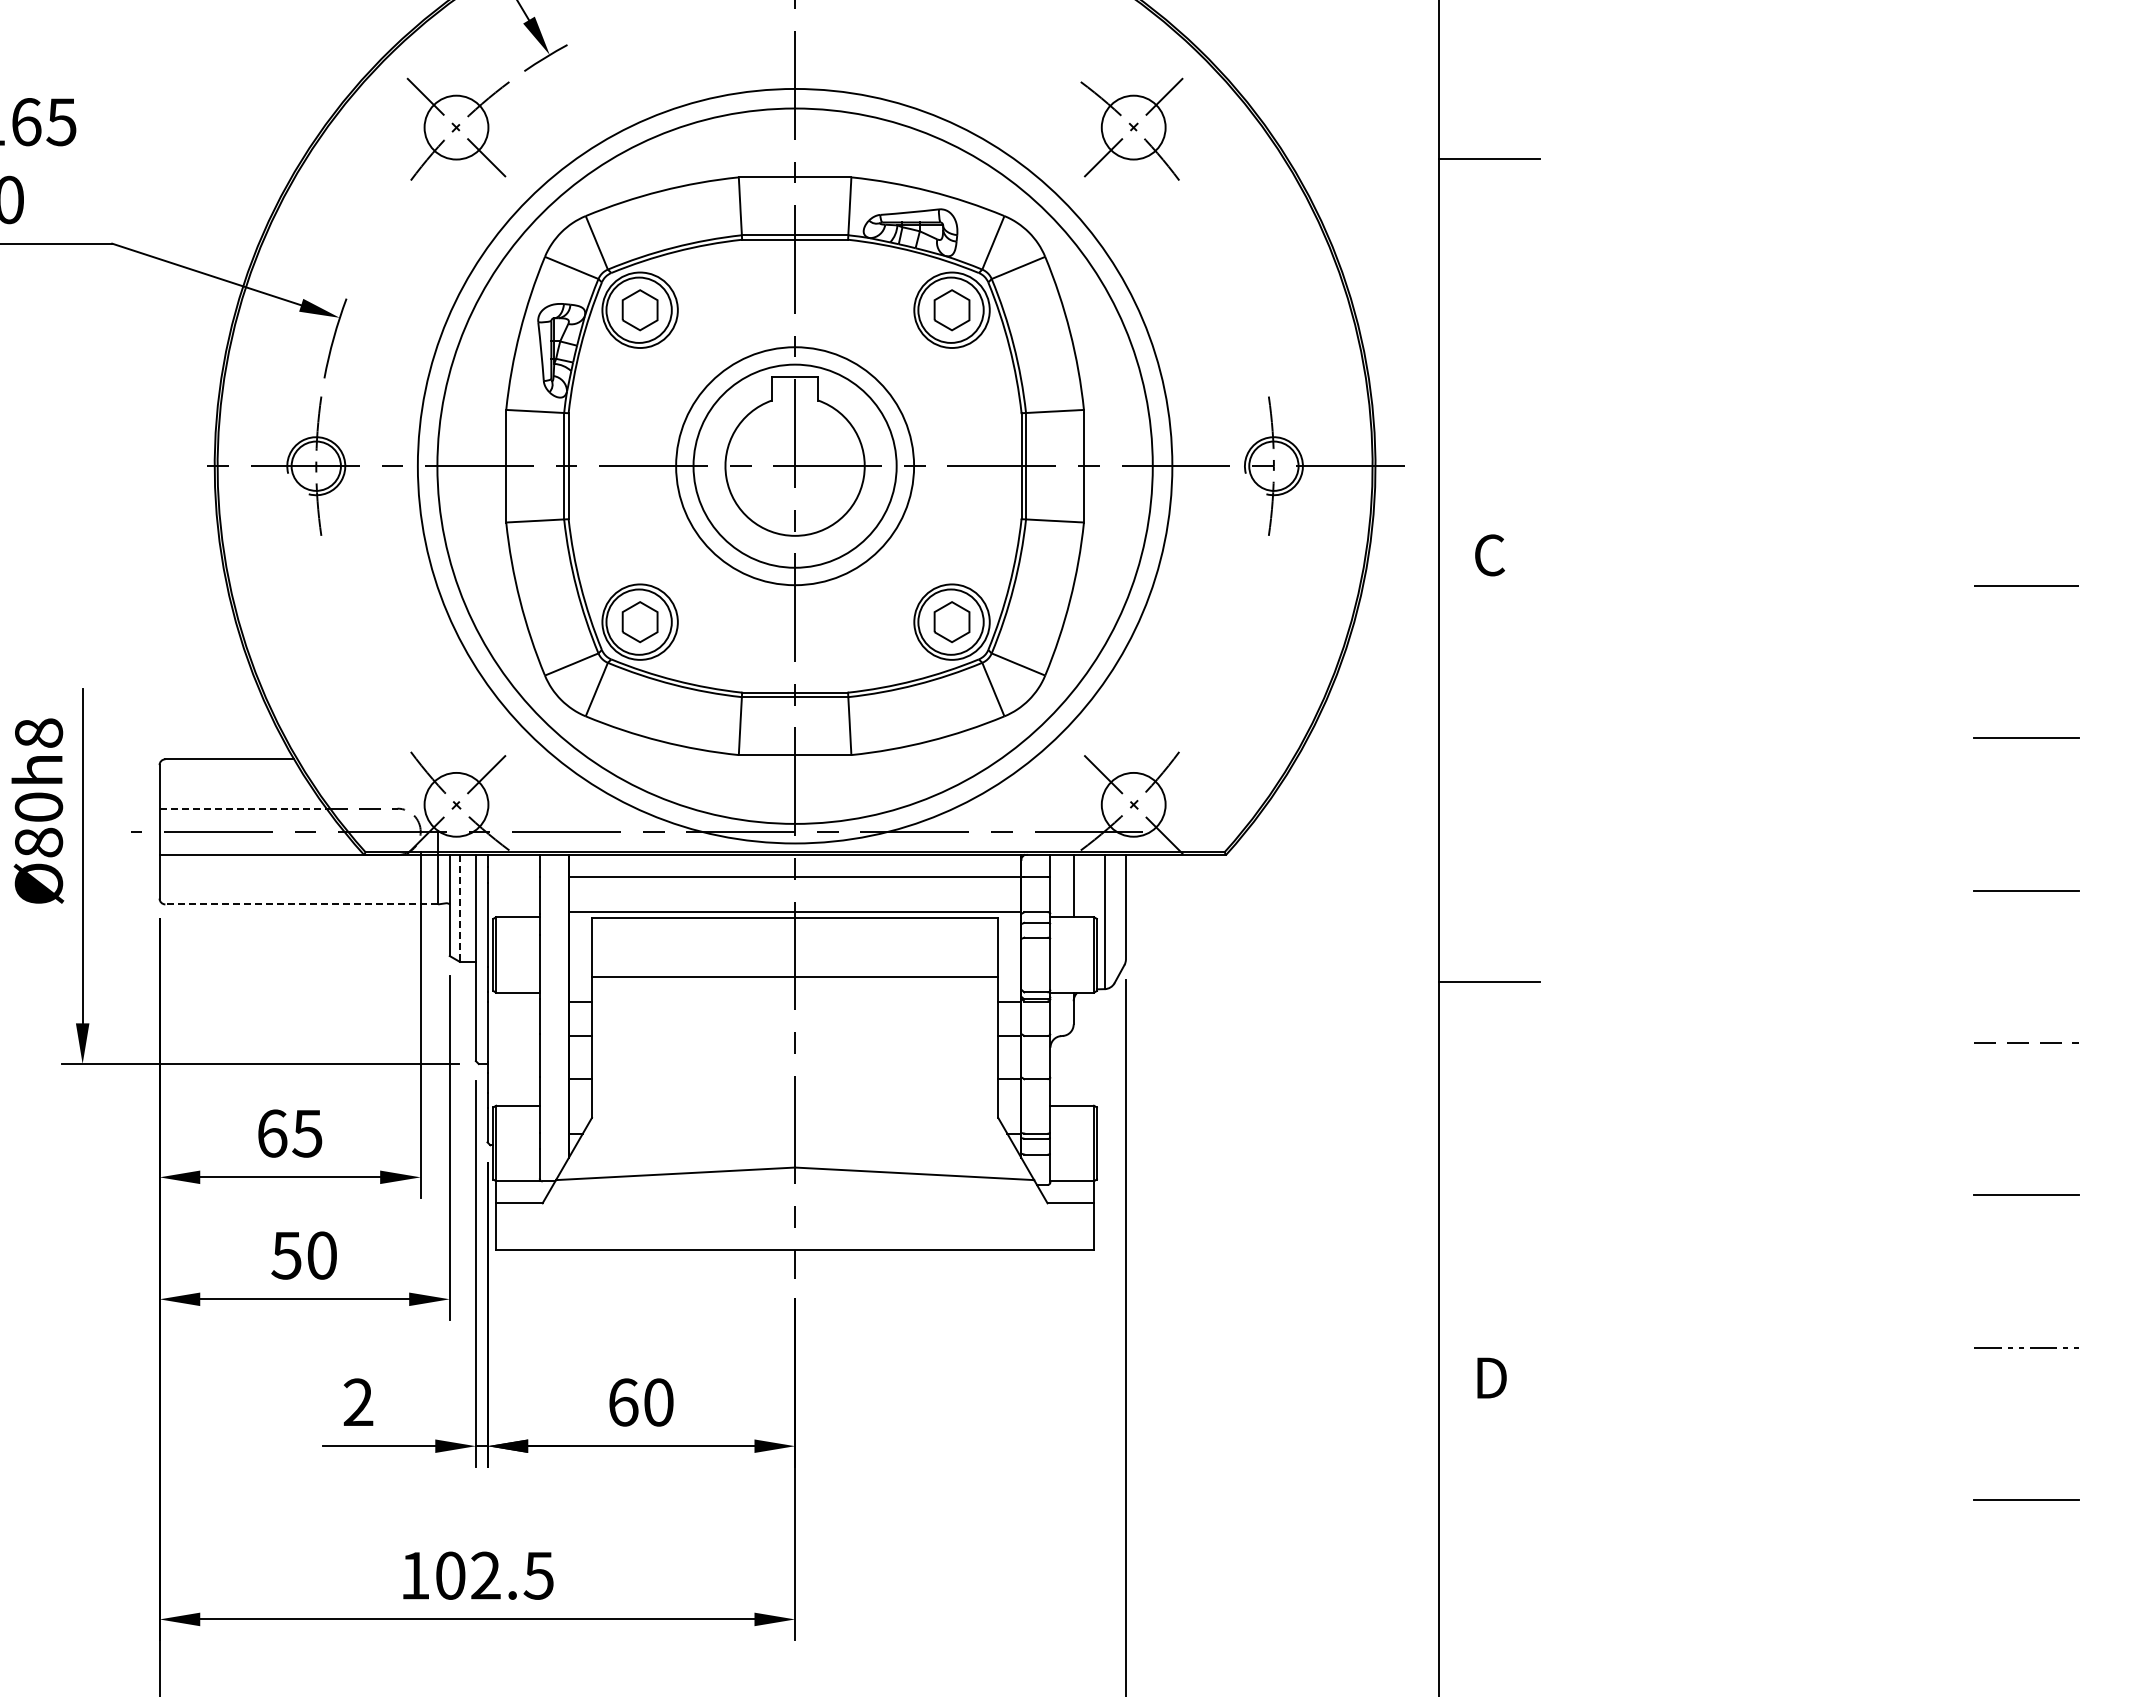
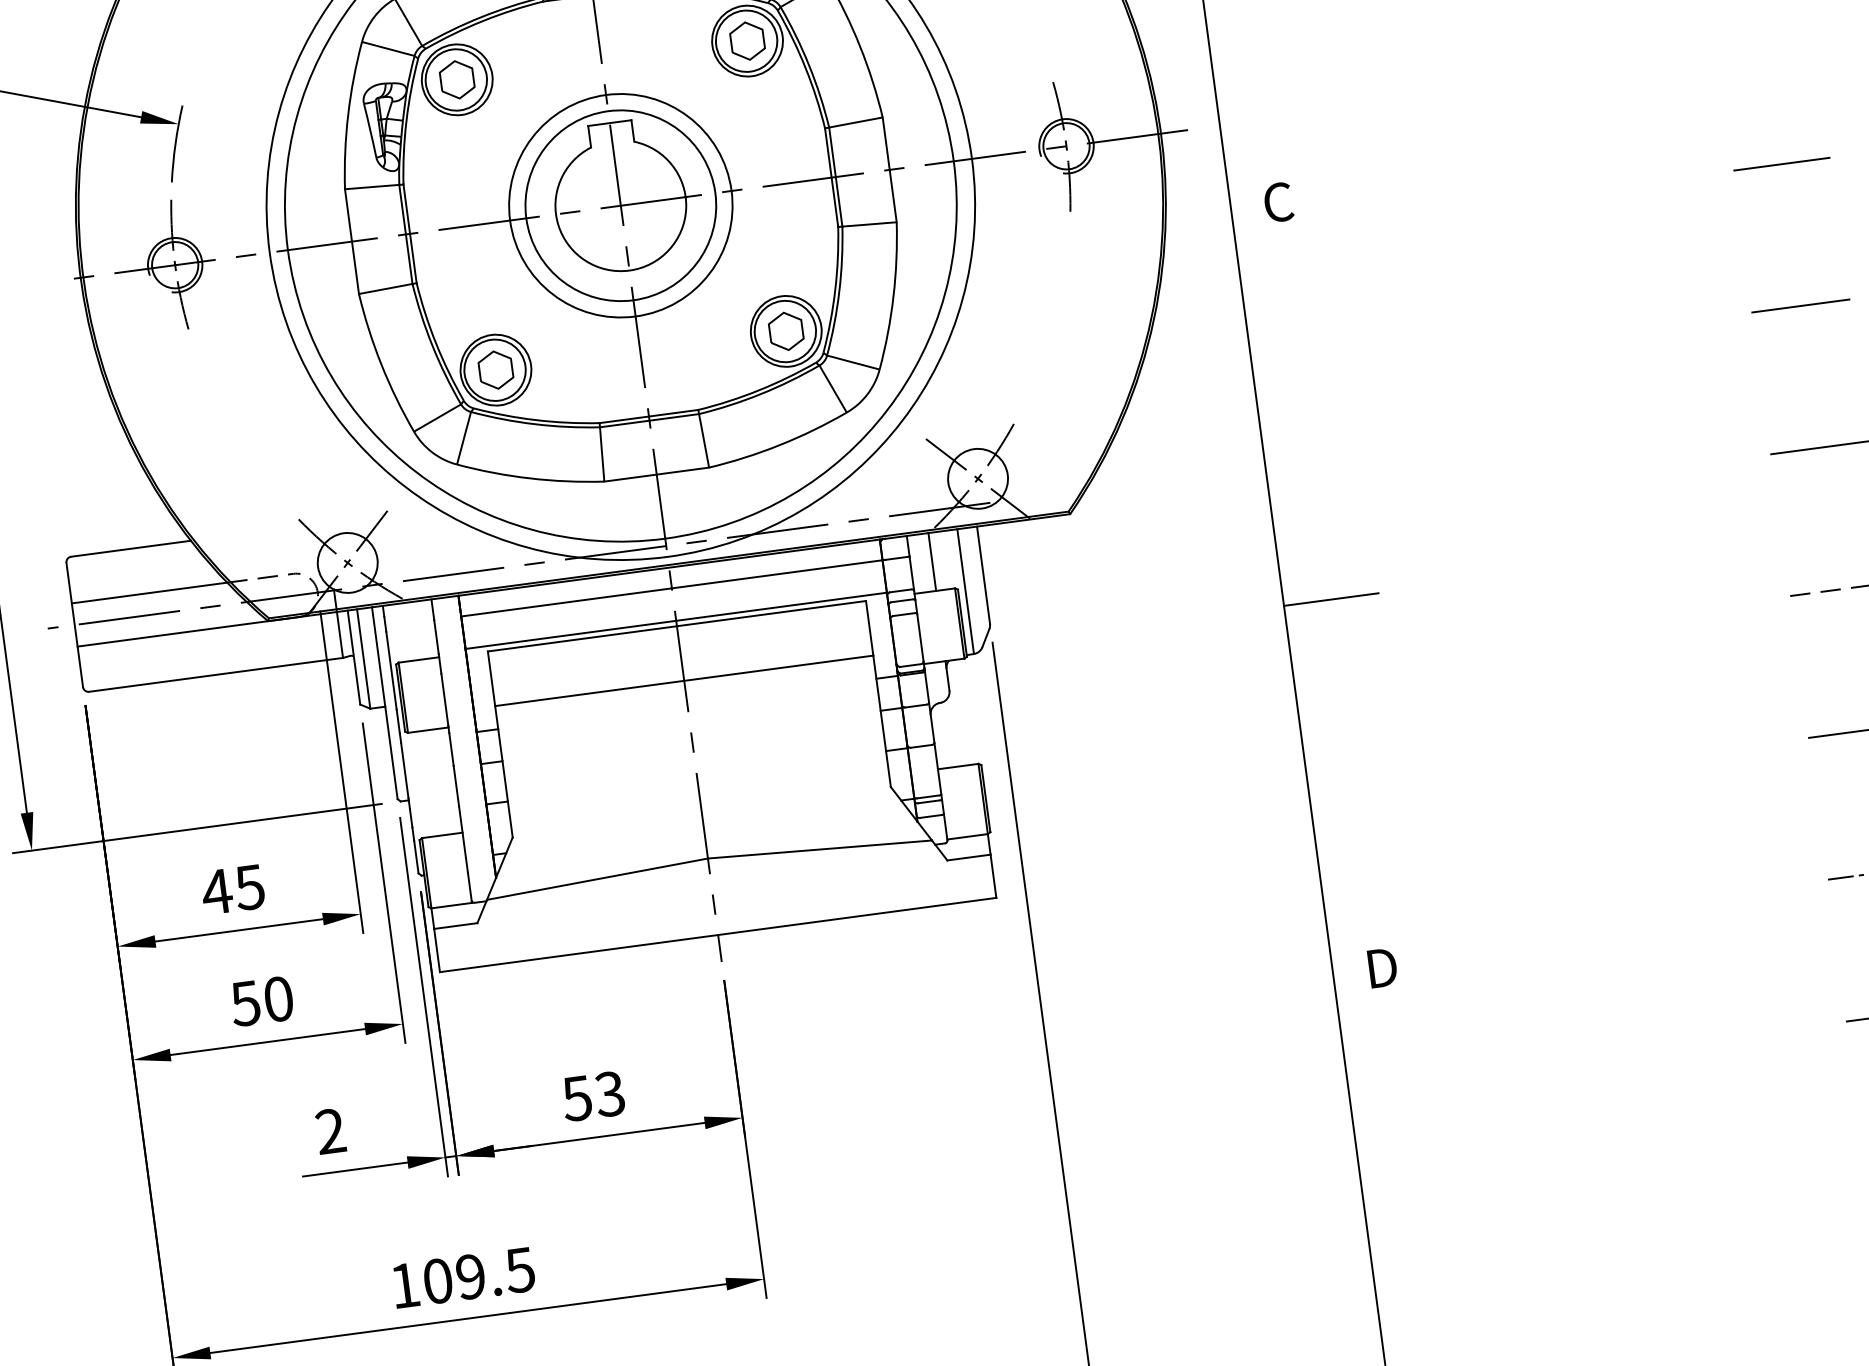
line: (243, 808) -> (149, 592), dashed -> solid
line: (301, 904) -> (215, 674), dashed -> solid
line: (459, 908) -> (363, 659), dashed -> solid
text: (272, 1133) -> (217, 891), 65 -> 45
text: (640, 1402) -> (593, 1096), 60 -> 53
text: (485, 1575) -> (470, 1276), 102.5 -> 109.5

